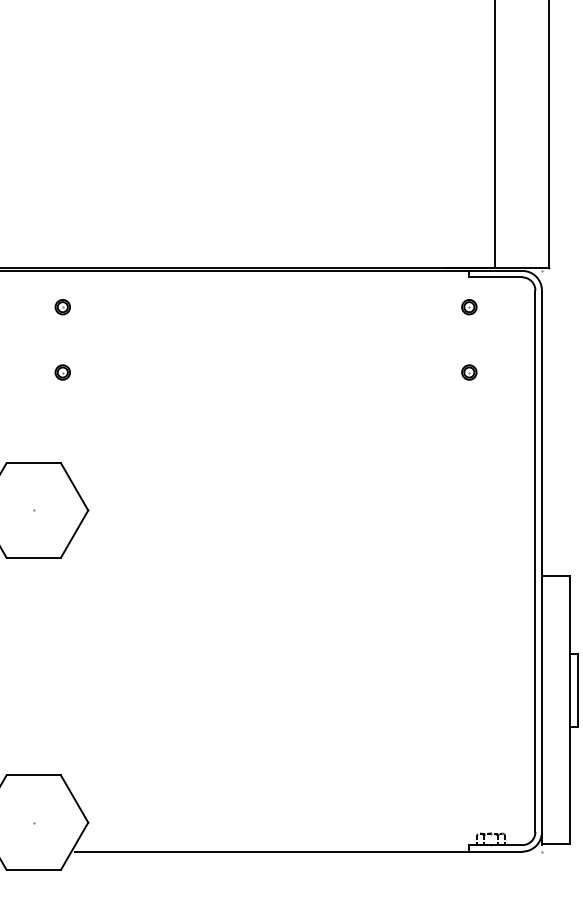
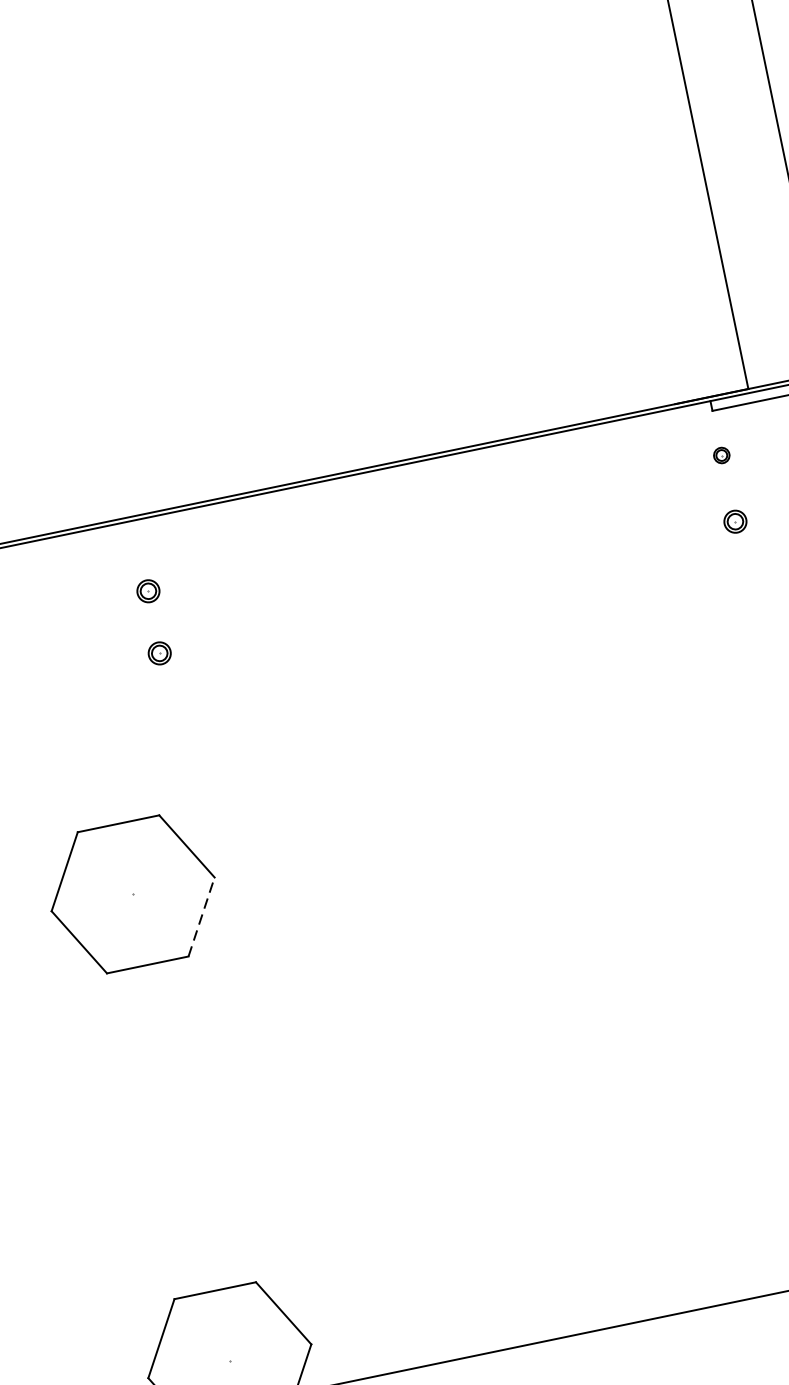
part: (62, 307) -> (148, 591), moved
part: (469, 307) -> (722, 455), size x0.7
part: (62, 372) -> (159, 653), moved
part: (469, 372) -> (735, 521), moved
line: (74, 533) -> (201, 916), solid -> dashed

